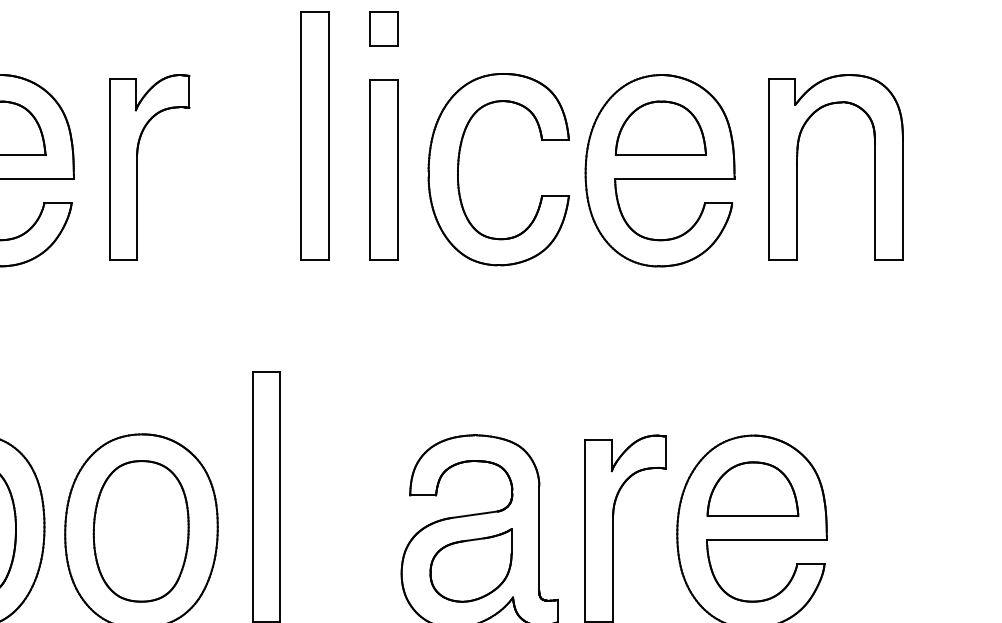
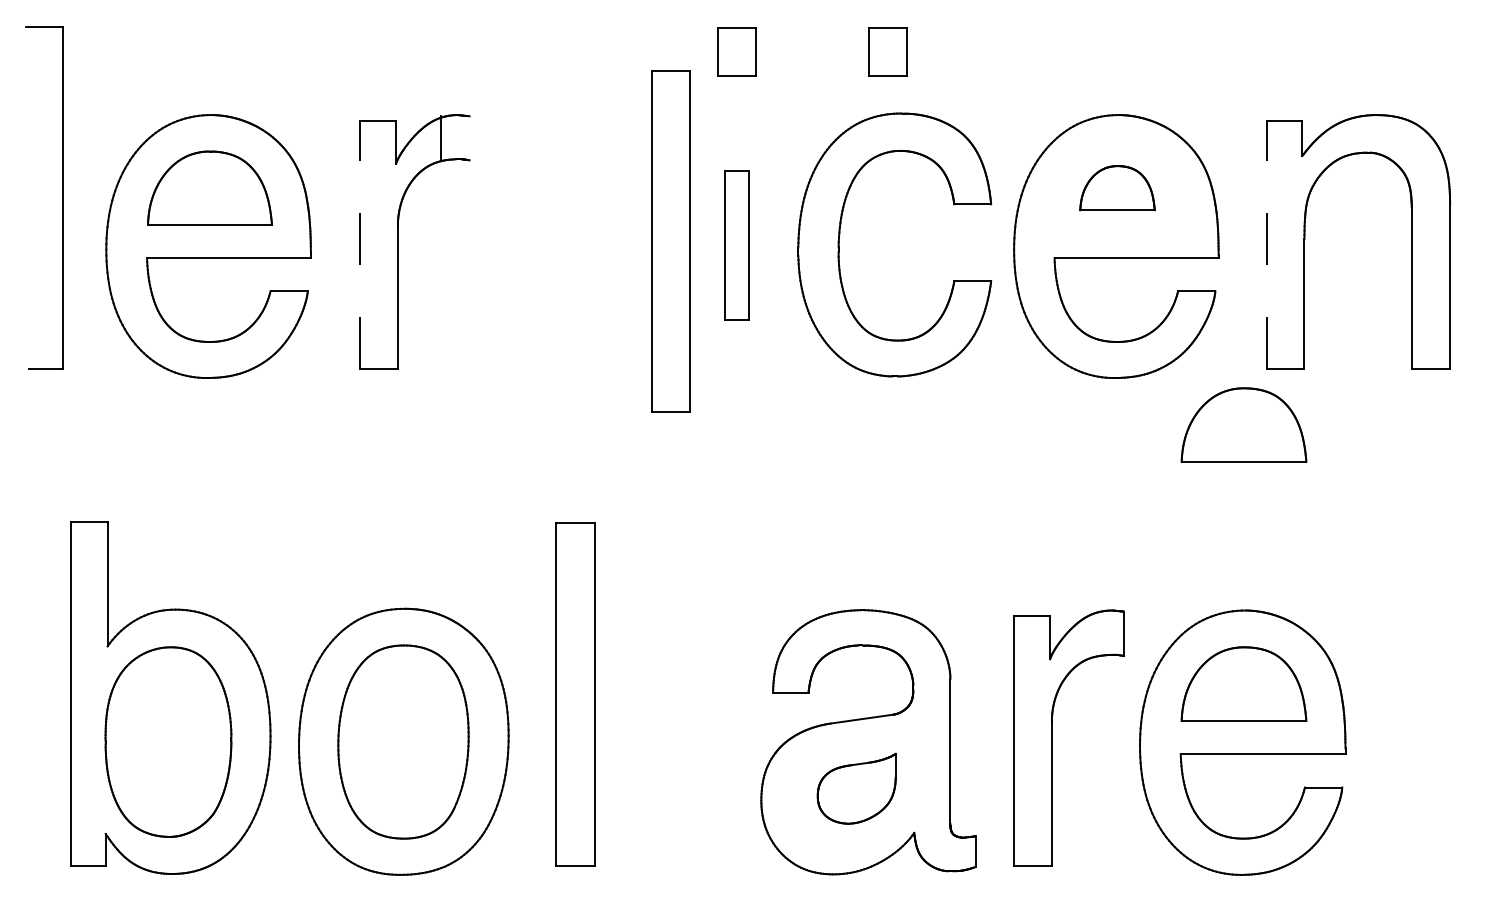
part: (493, 28) -> (887, 51), added
line: (189, 92) -> (440, 138), moved
part: (660, 127) -> (1117, 187), size x0.6
part: (314, 135) -> (670, 241), moved
line: (109, 169) -> (359, 244), solid -> dashed
part: (383, 169) -> (736, 245), size x0.6
line: (769, 169) -> (1266, 244), solid -> dashed
part: (752, 300) -> (1243, 424), added
part: (470, 565) -> (856, 788), size x0.7

